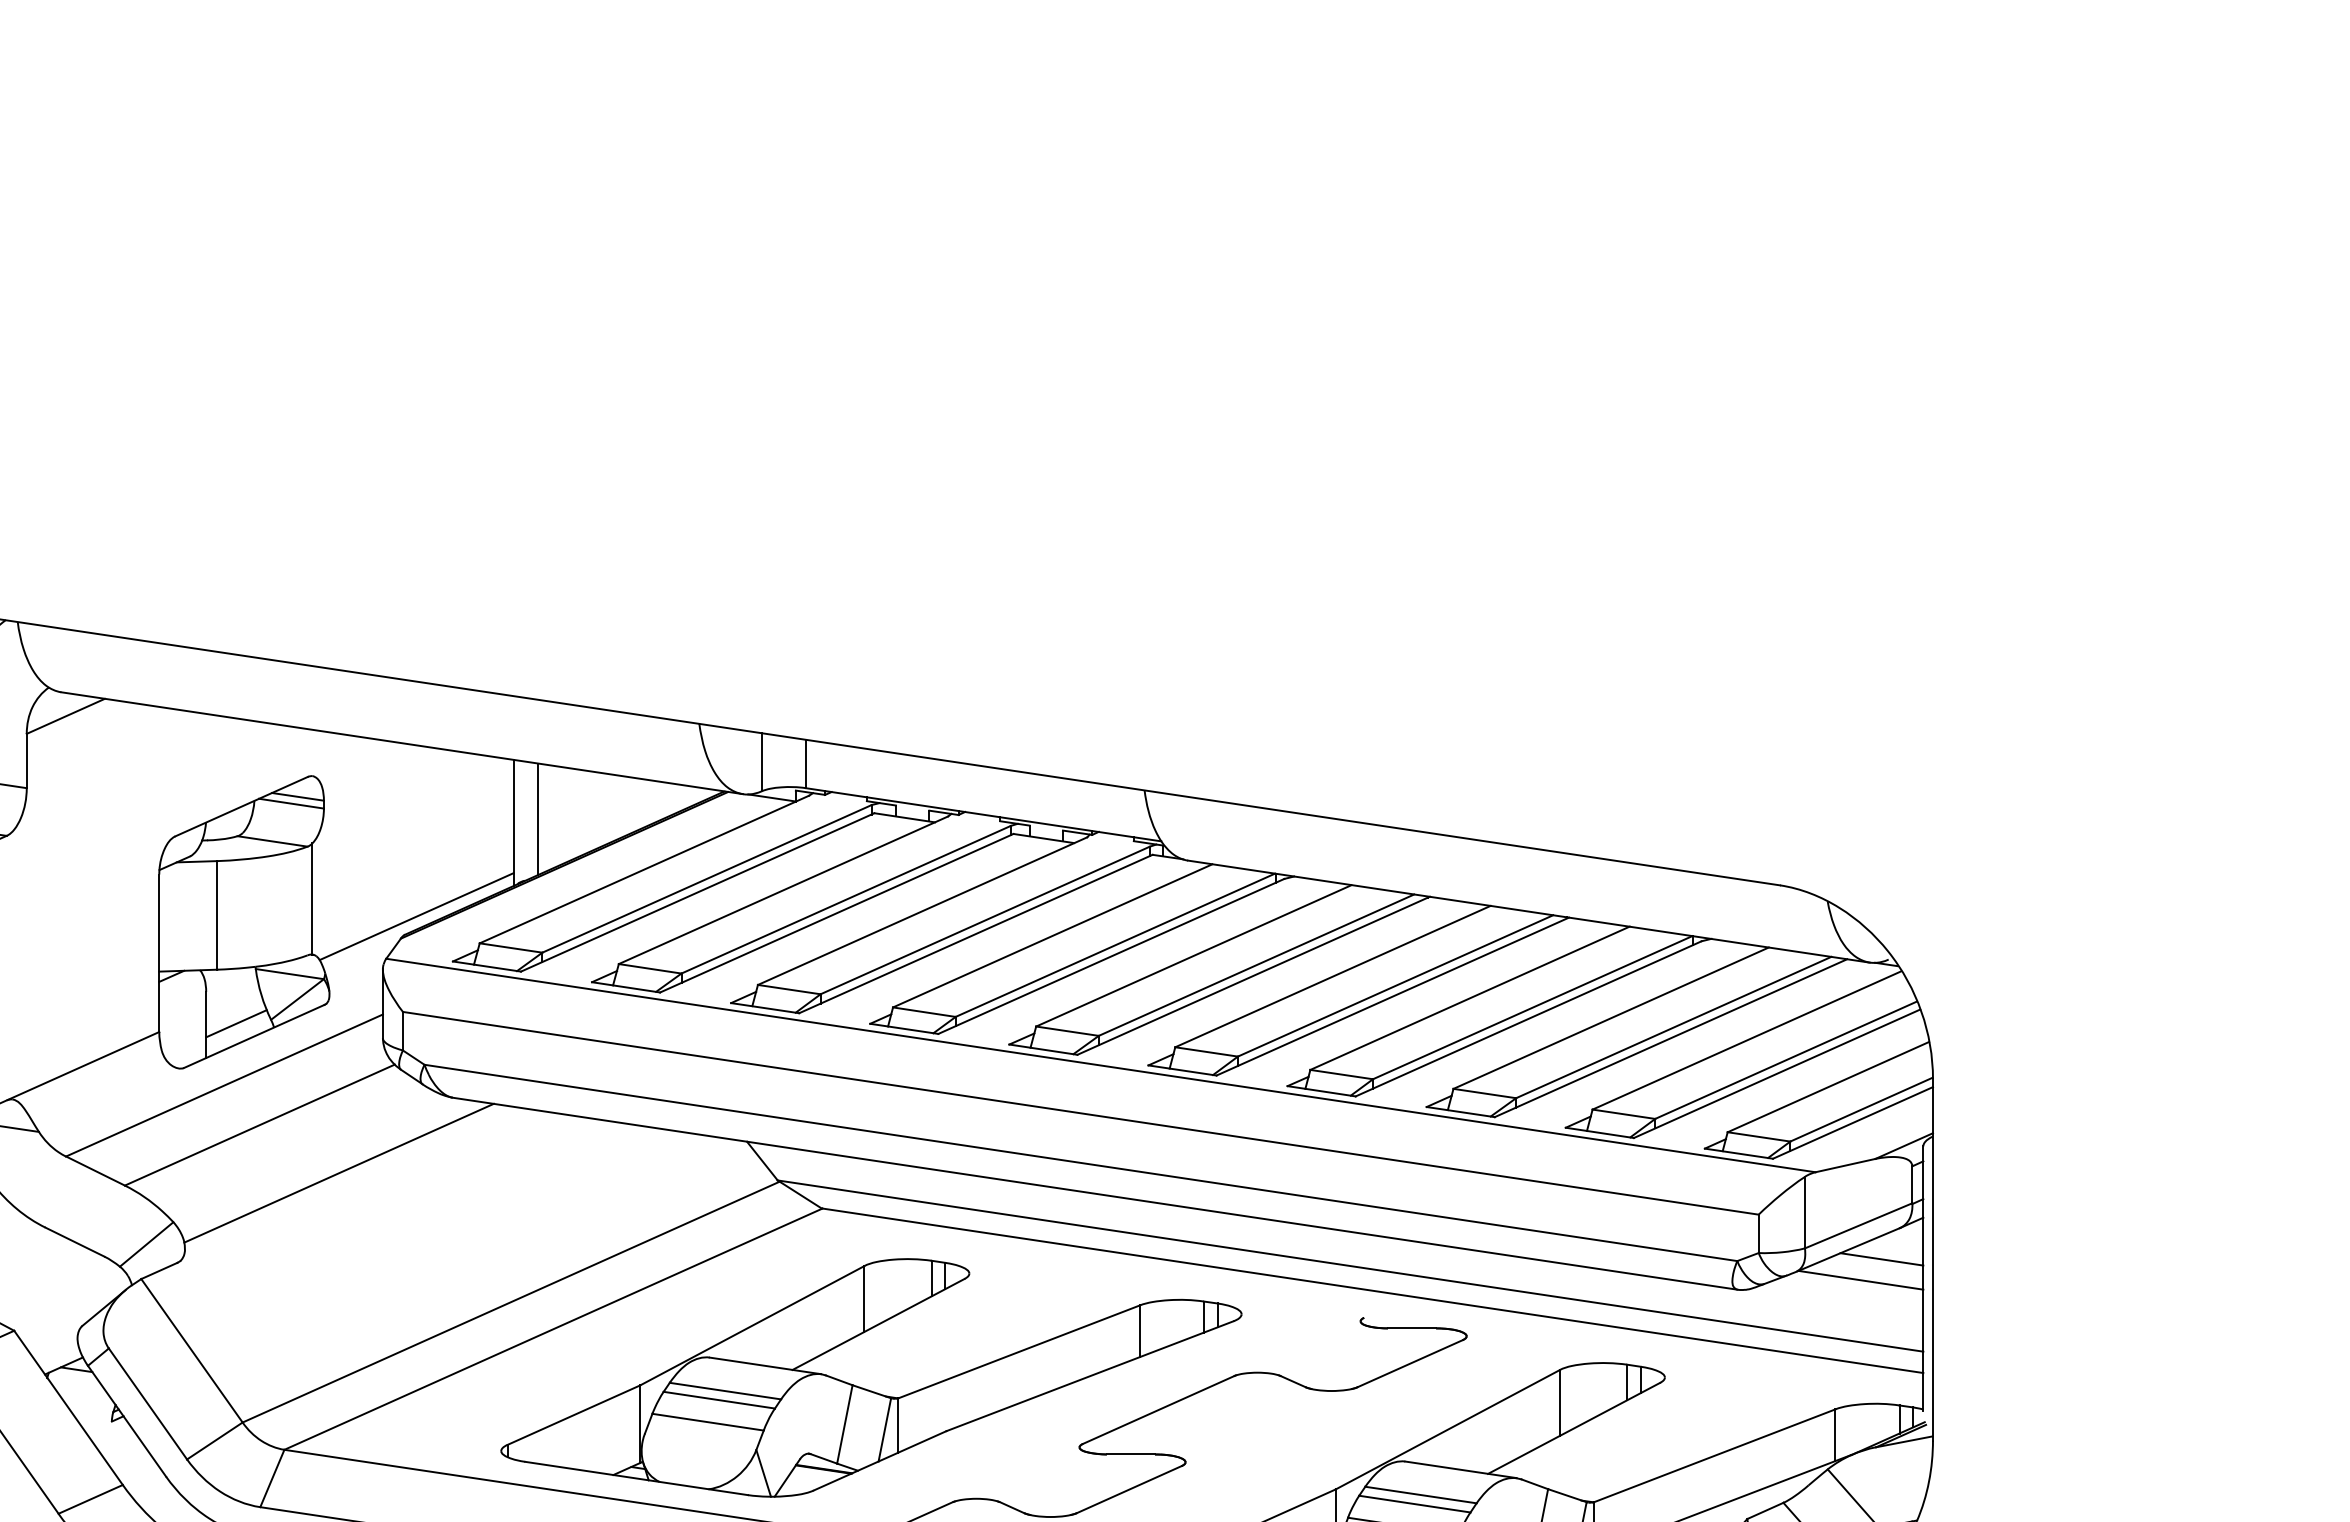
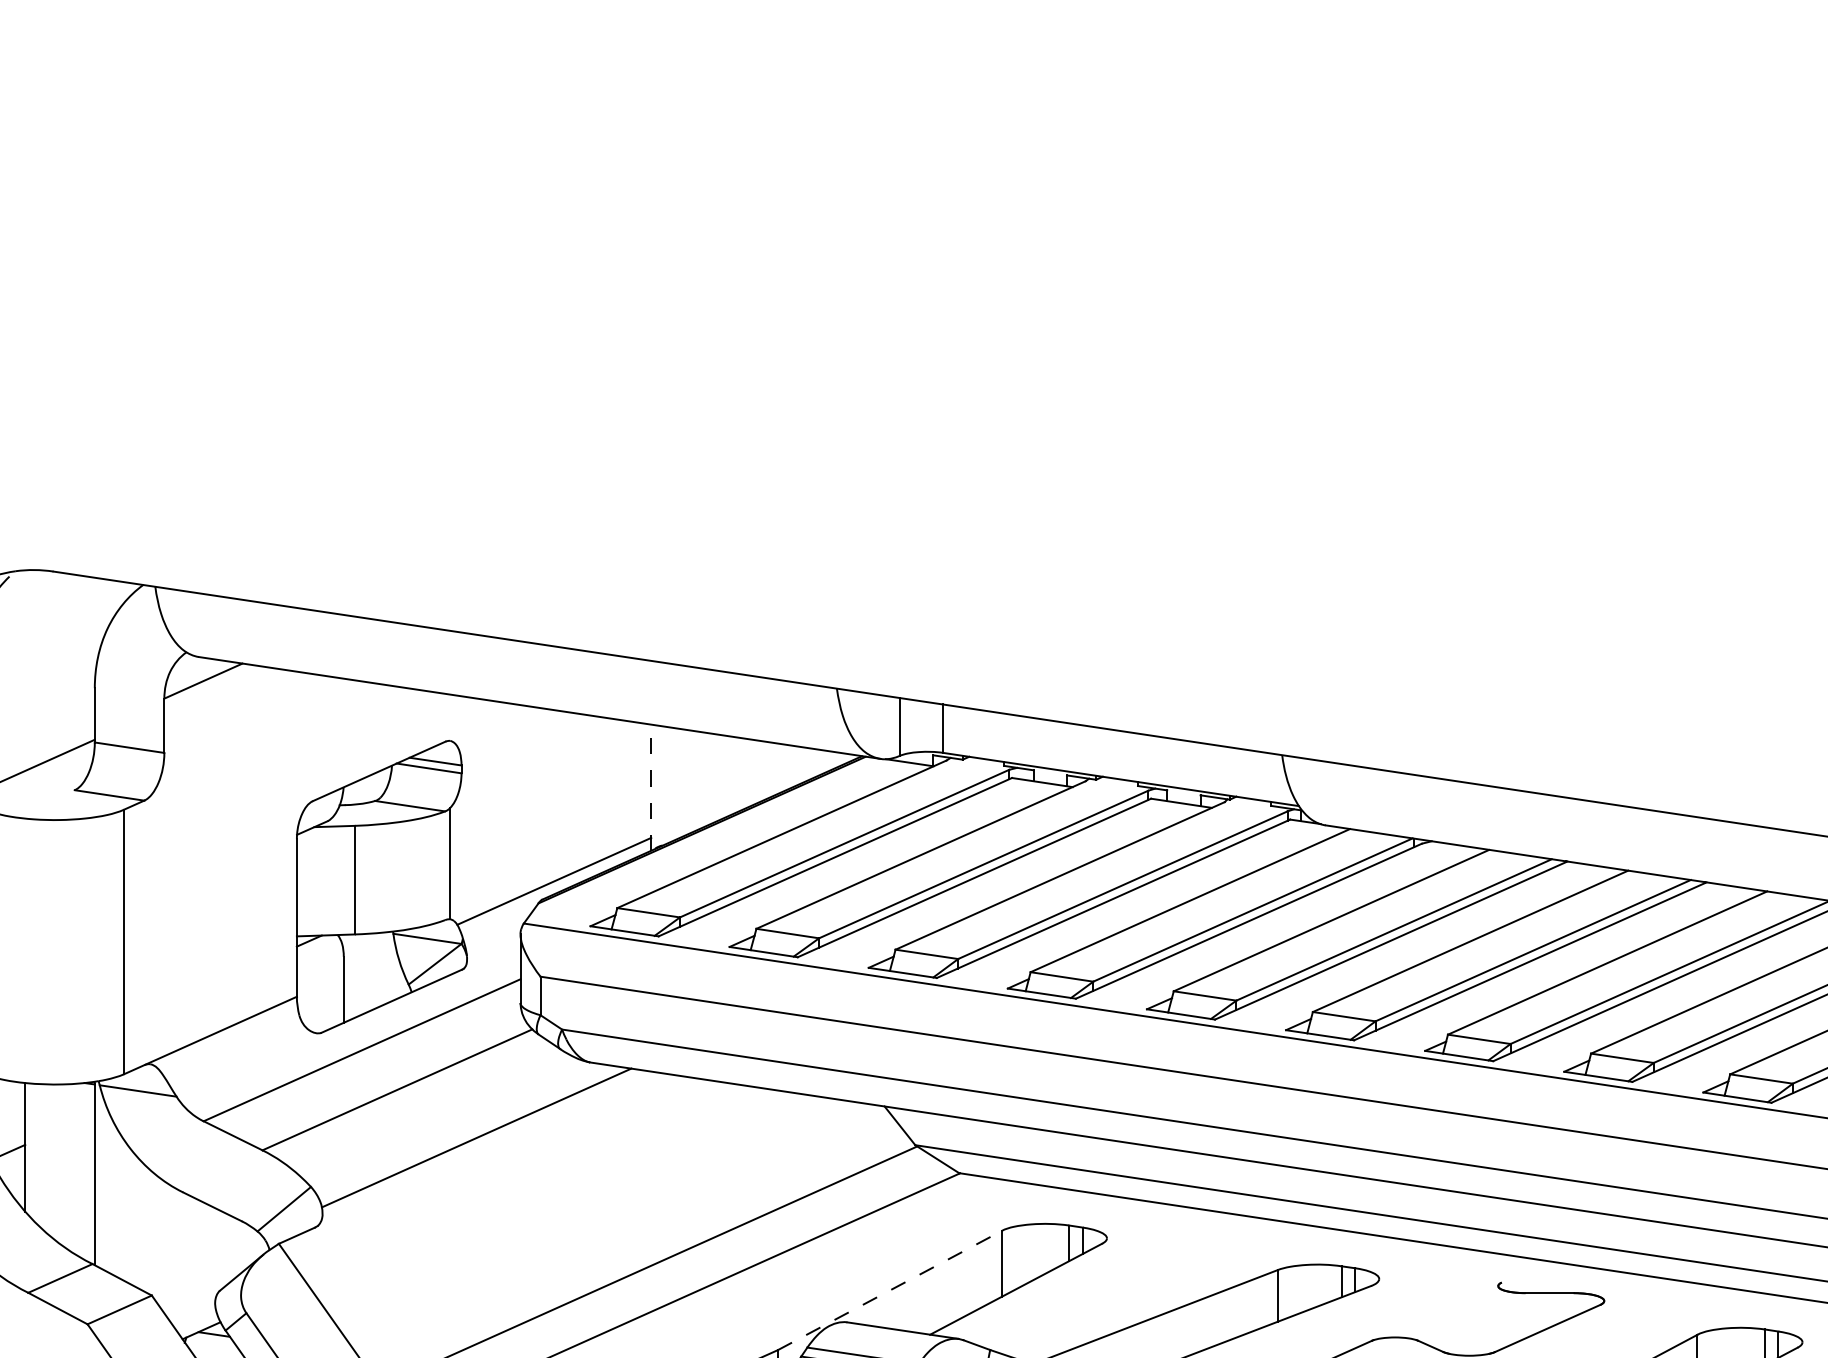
line: (537, 819) -> (675, 784), removed
line: (513, 822) -> (651, 787), solid -> dashed
line: (236, 1023) -> (374, 988), removed
line: (752, 1325) -> (890, 1290), solid -> dashed

